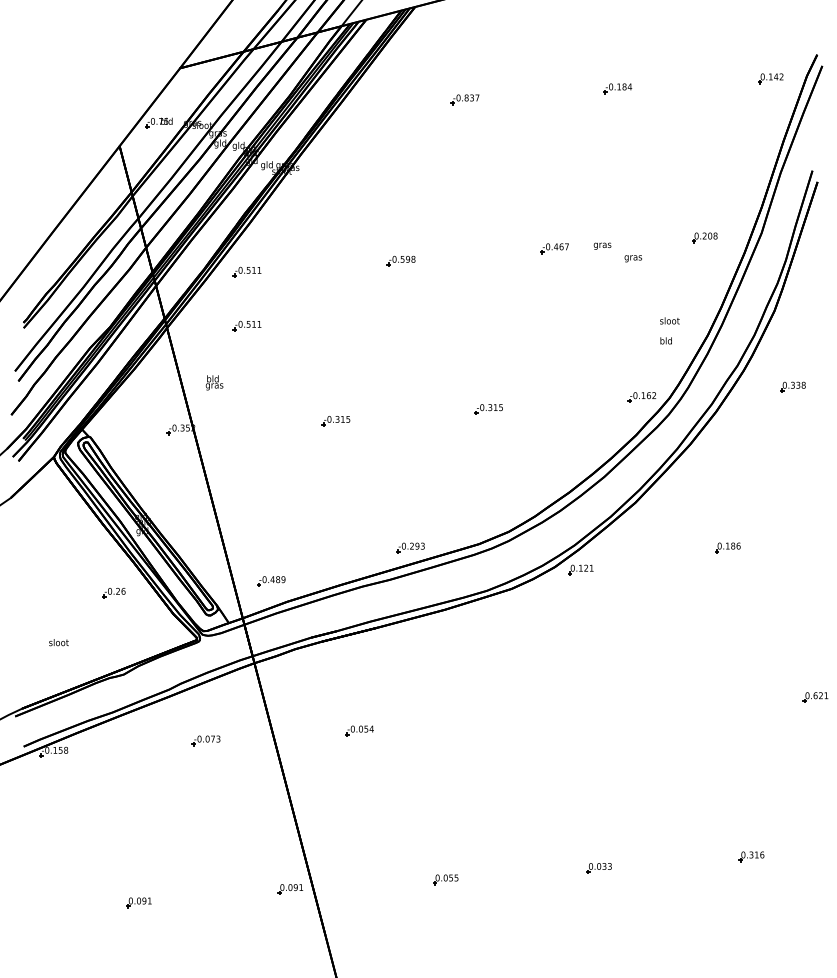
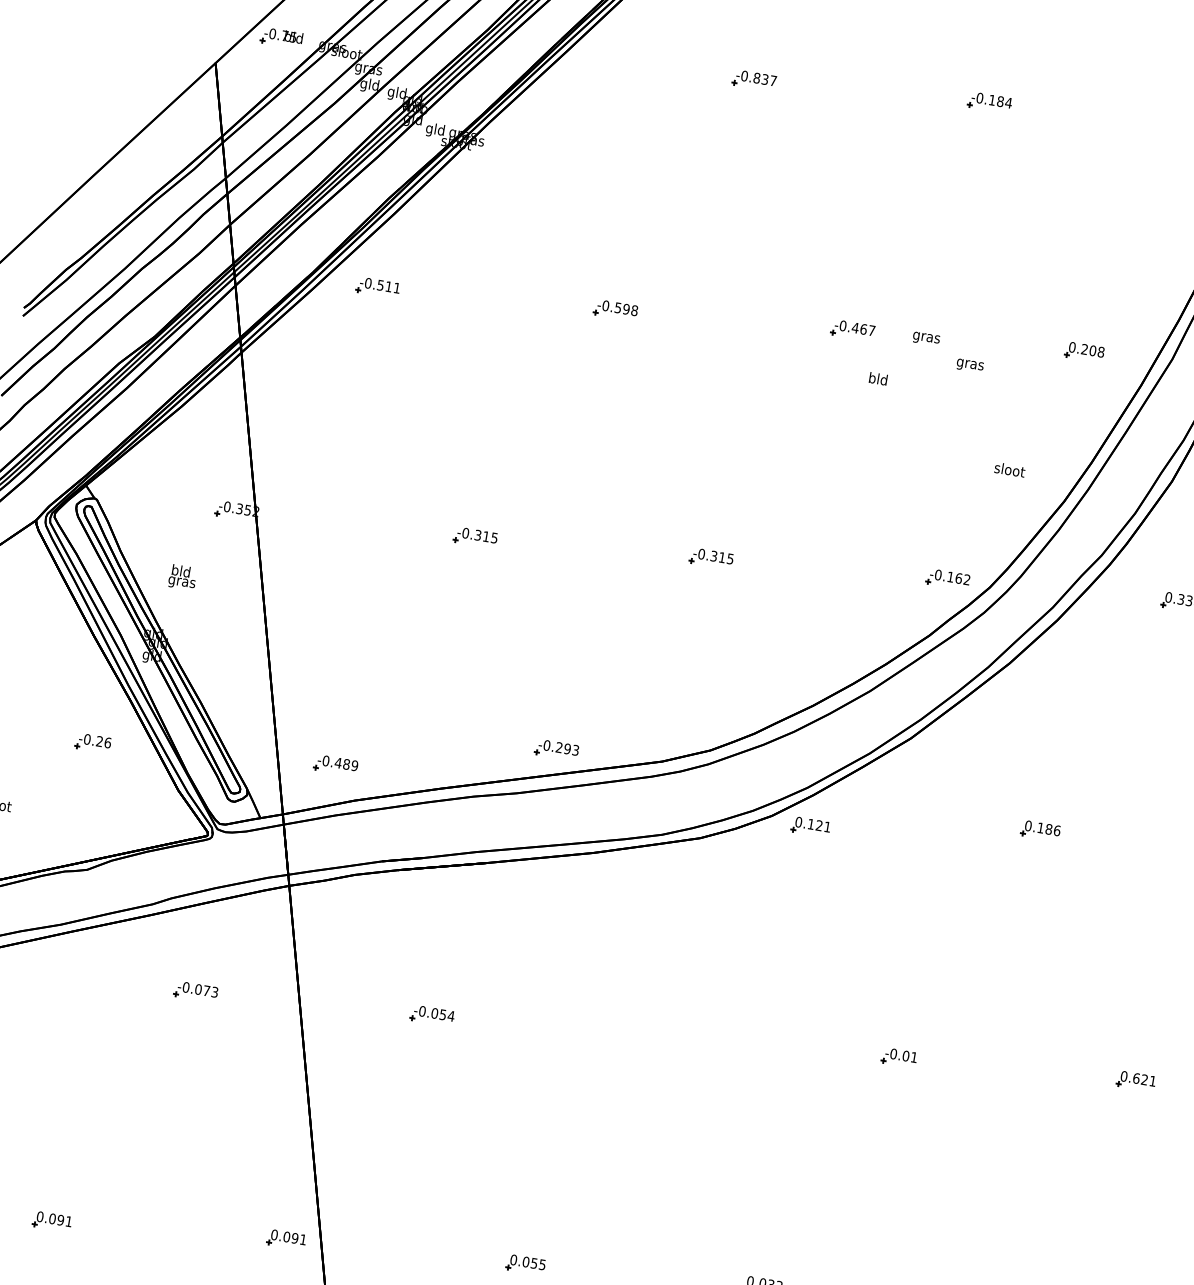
part: (246, 325) -> (363, 368), removed
text: (665, 340) -> (877, 378), moved
text: (214, 382) -> (182, 576), moved
part: (661, 707) -> (898, 1057), added

